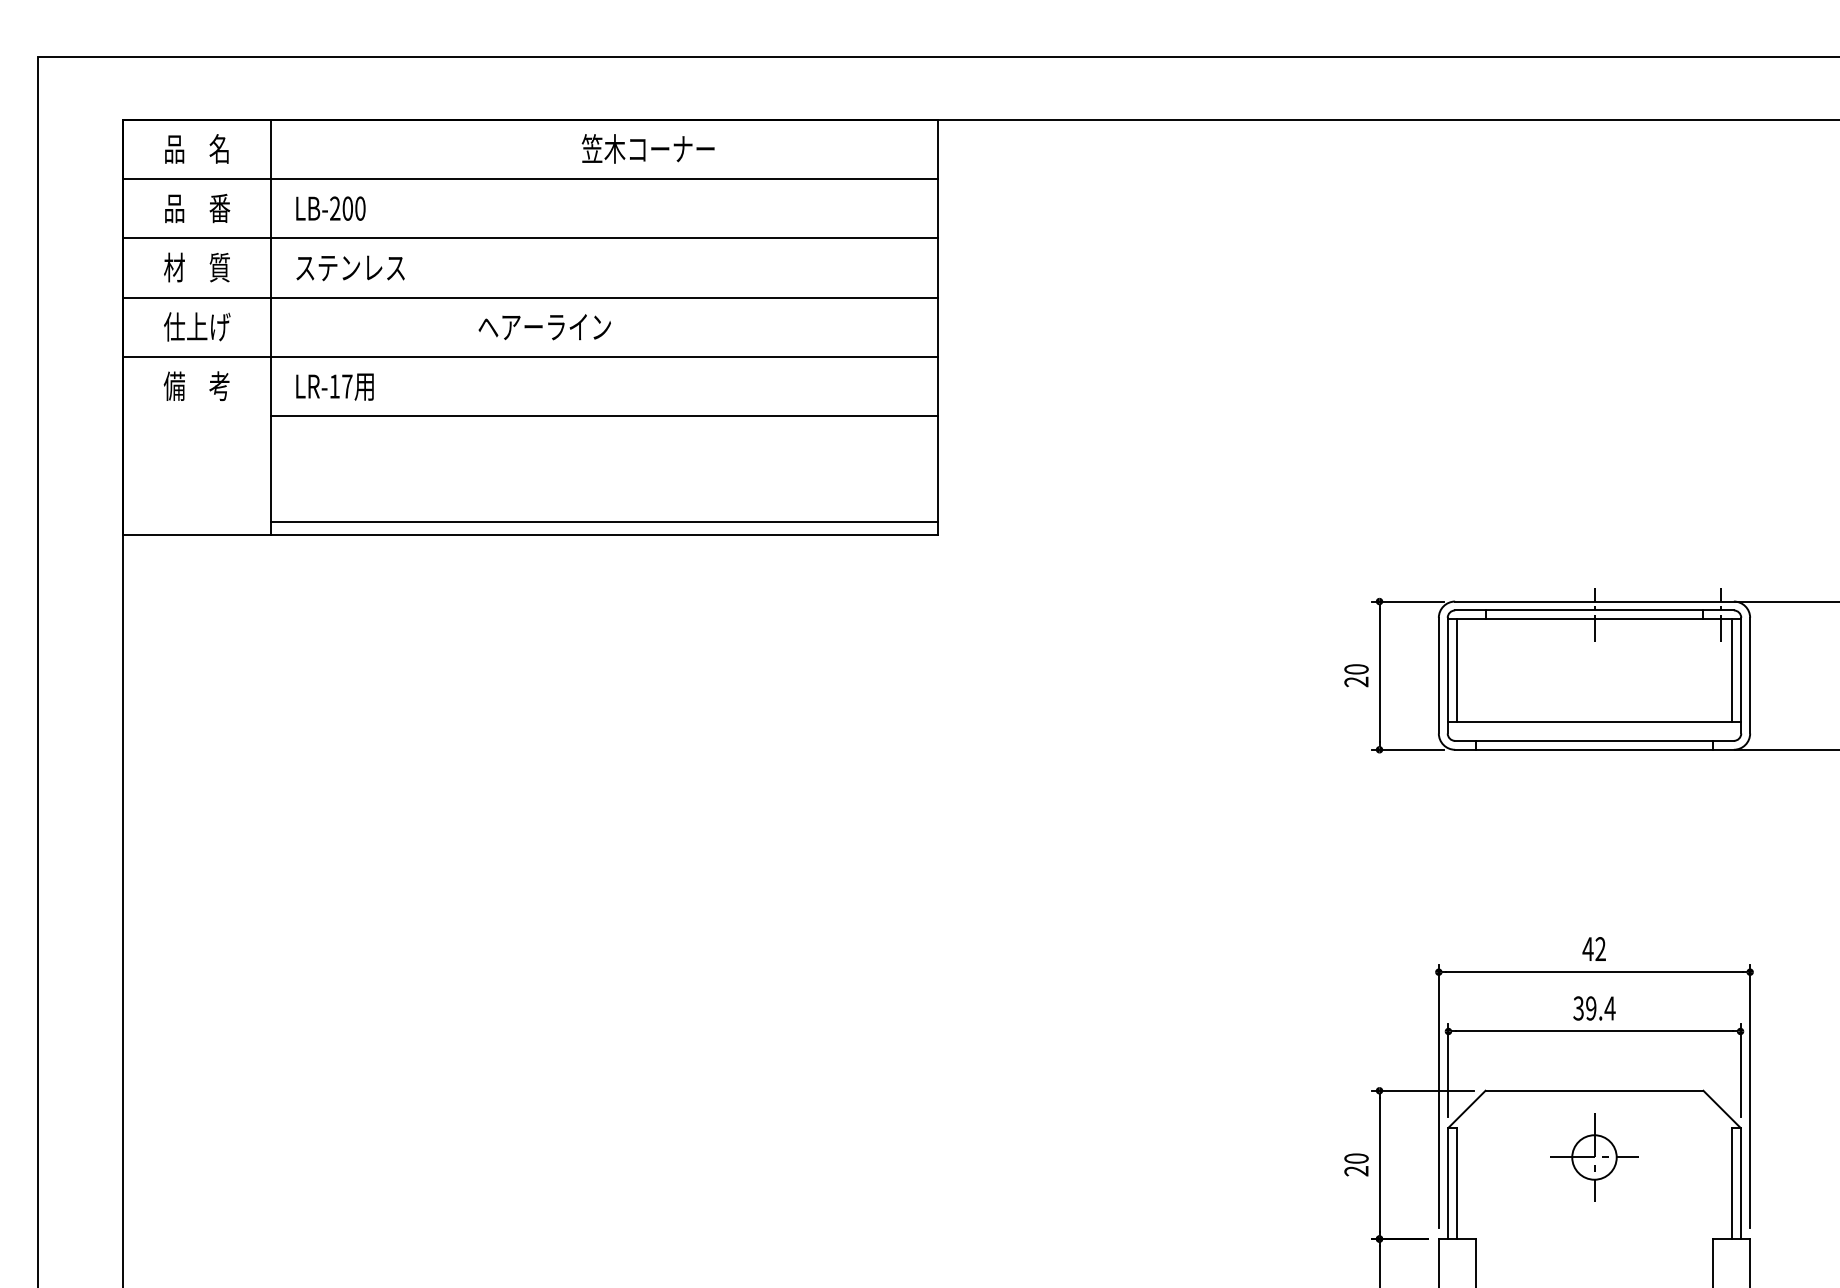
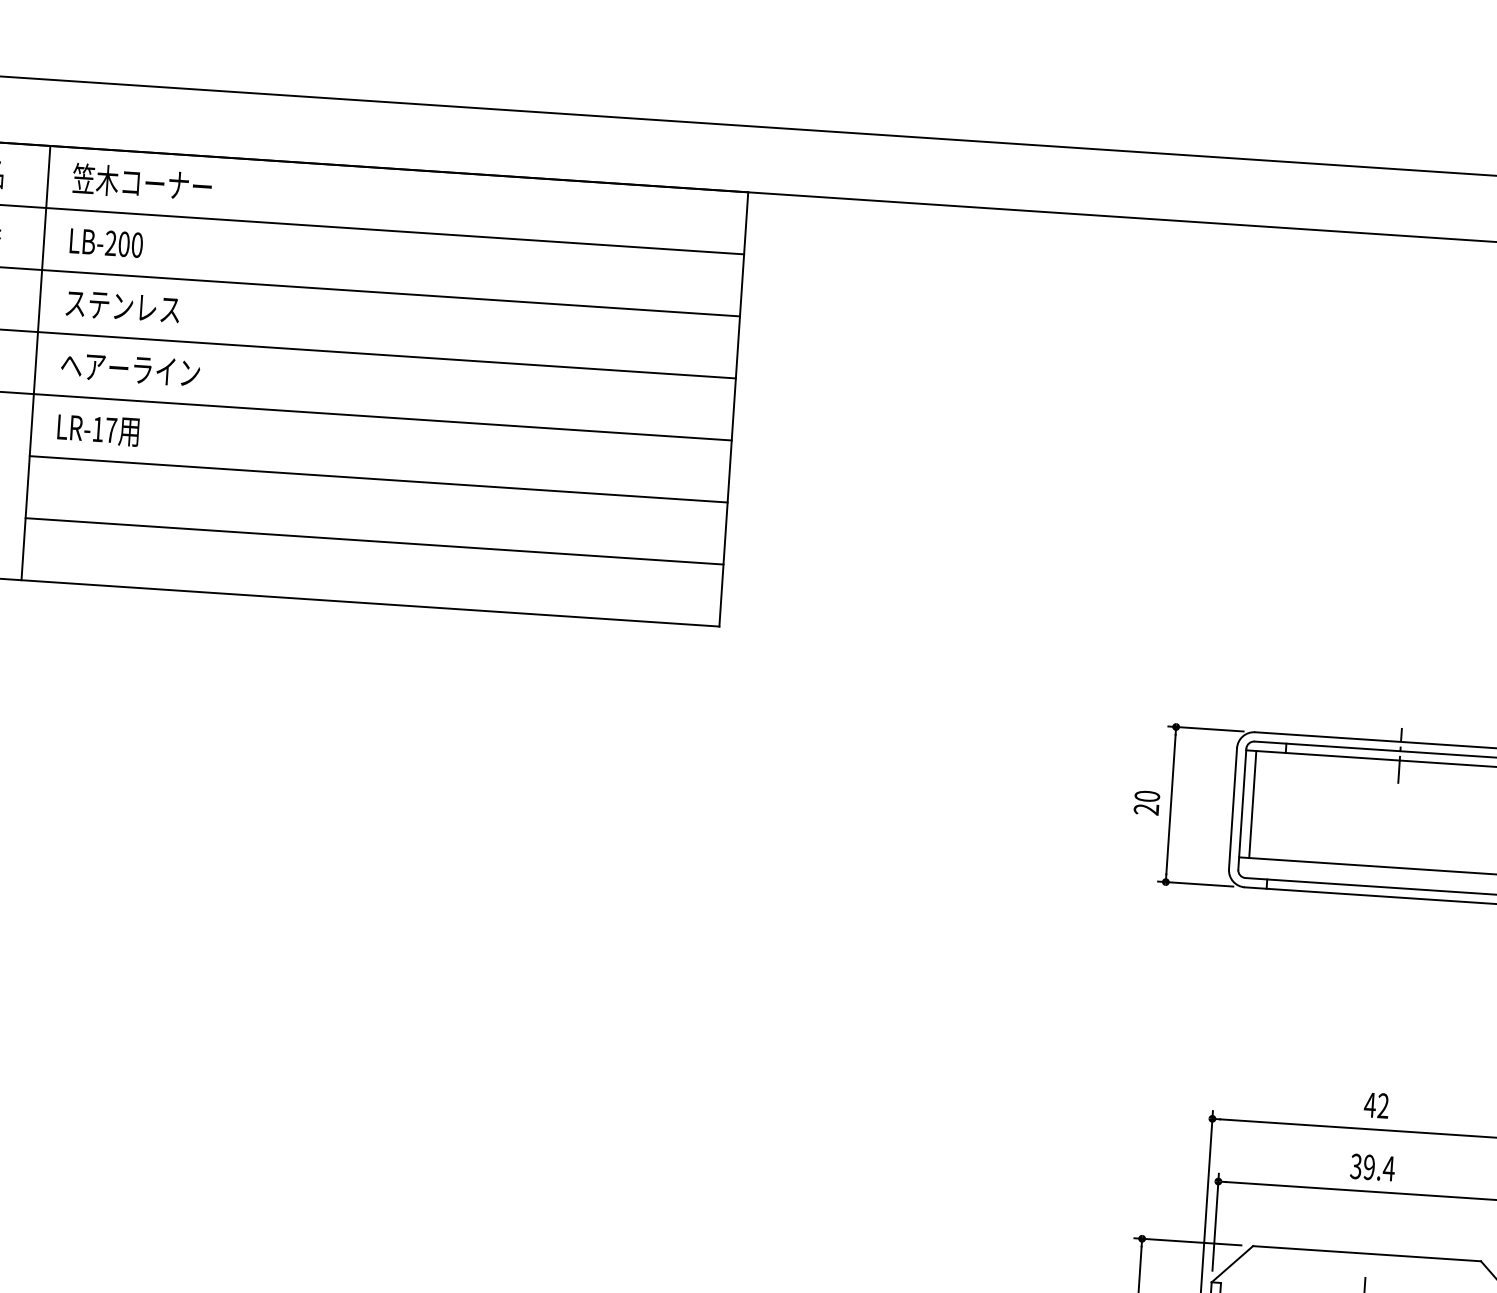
text: (647, 148) -> (141, 182), moved
text: (544, 327) -> (130, 369), moved
line: (604, 521) -> (374, 541), moved

